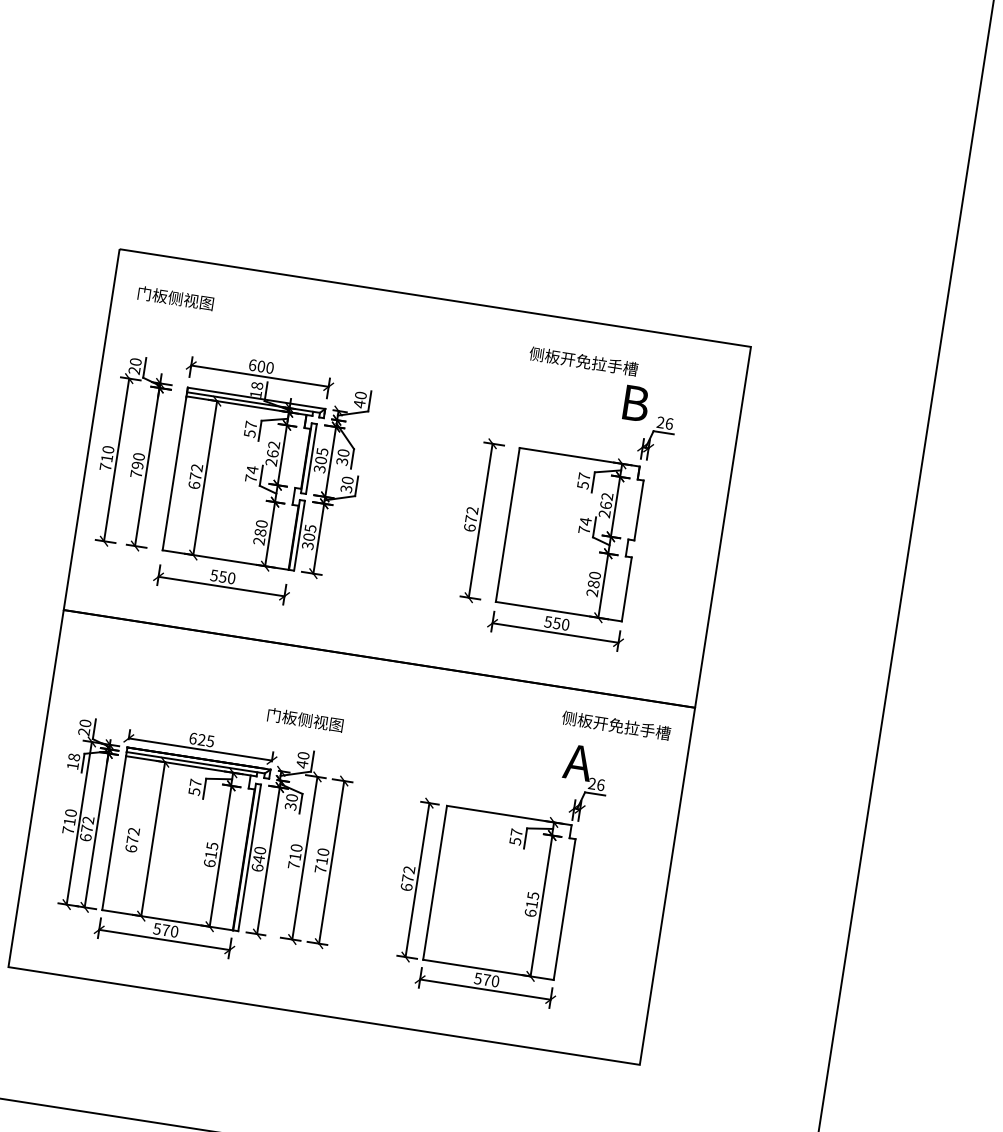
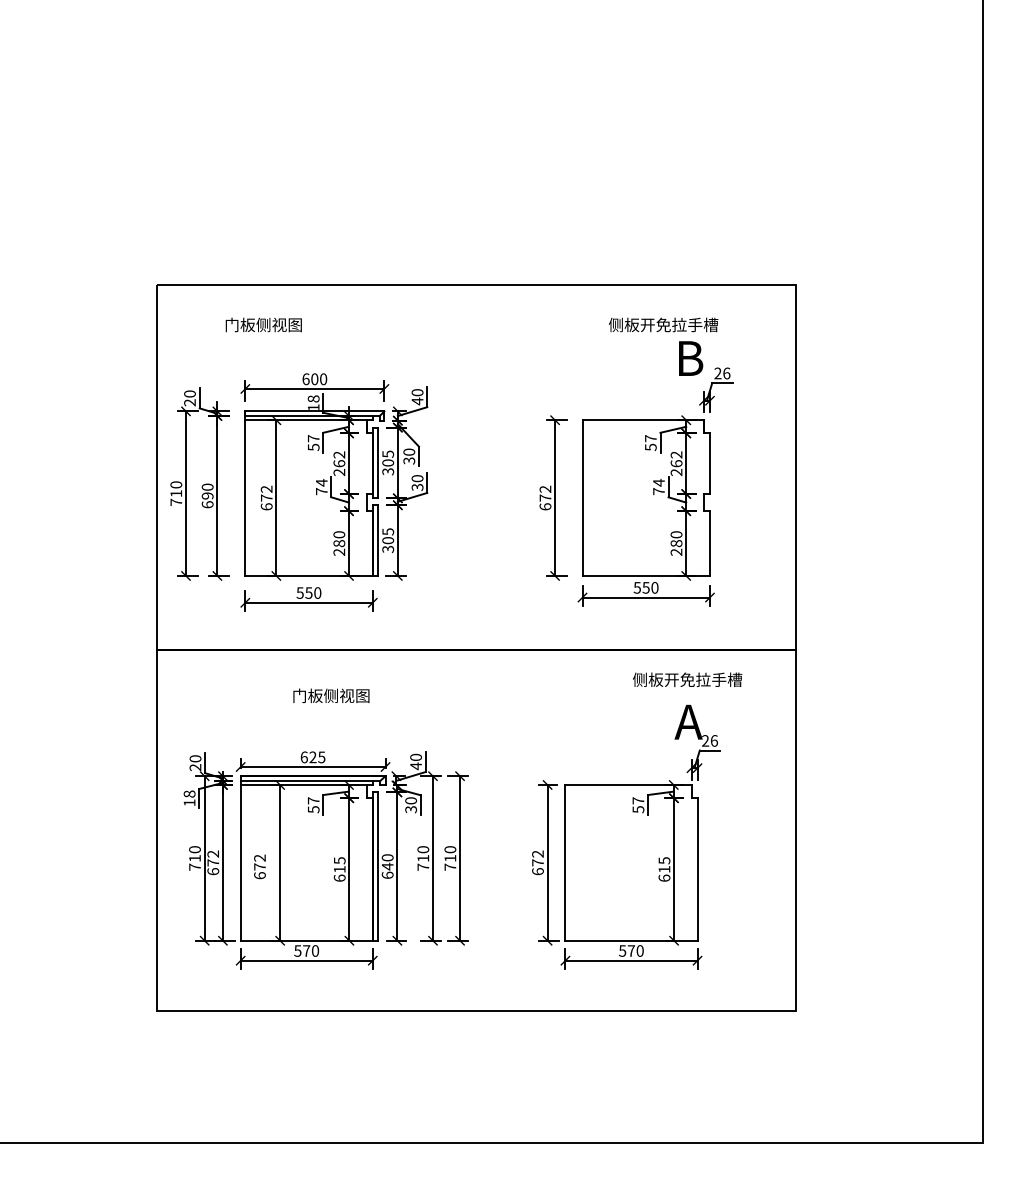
text: (175, 297) -> (263, 324), moved
text: (583, 361) -> (663, 324), moved
text: (136, 473) -> (207, 504), 790 -> 690
text: (305, 719) -> (331, 695), moved
text: (616, 725) -> (687, 679), moved

